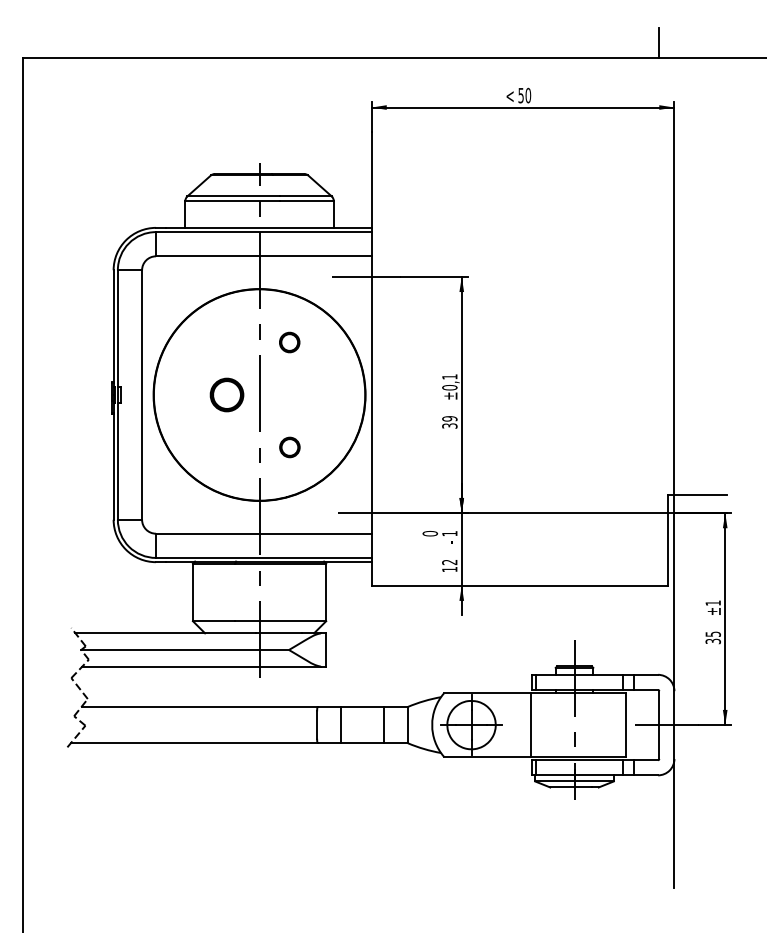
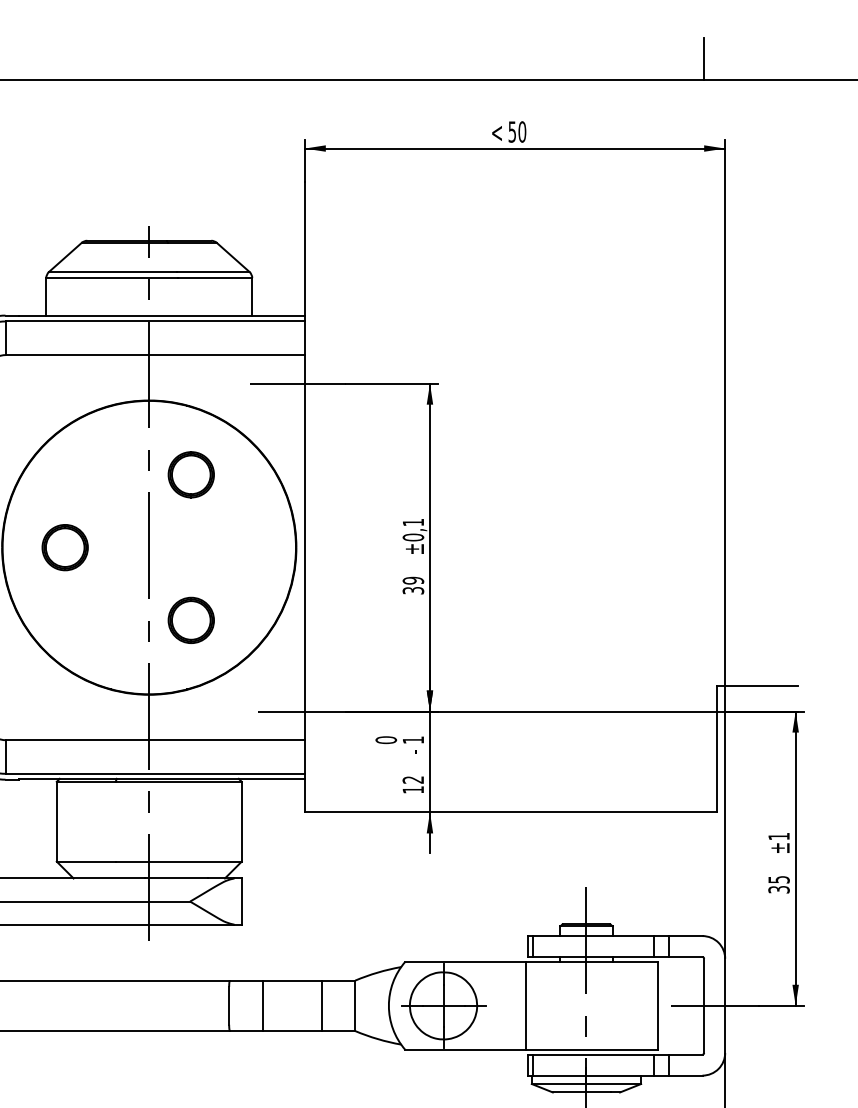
part: (289, 342) -> (190, 474), size x1.67
part: (226, 394) -> (64, 546), moved
part: (289, 447) -> (190, 620), size x1.67

